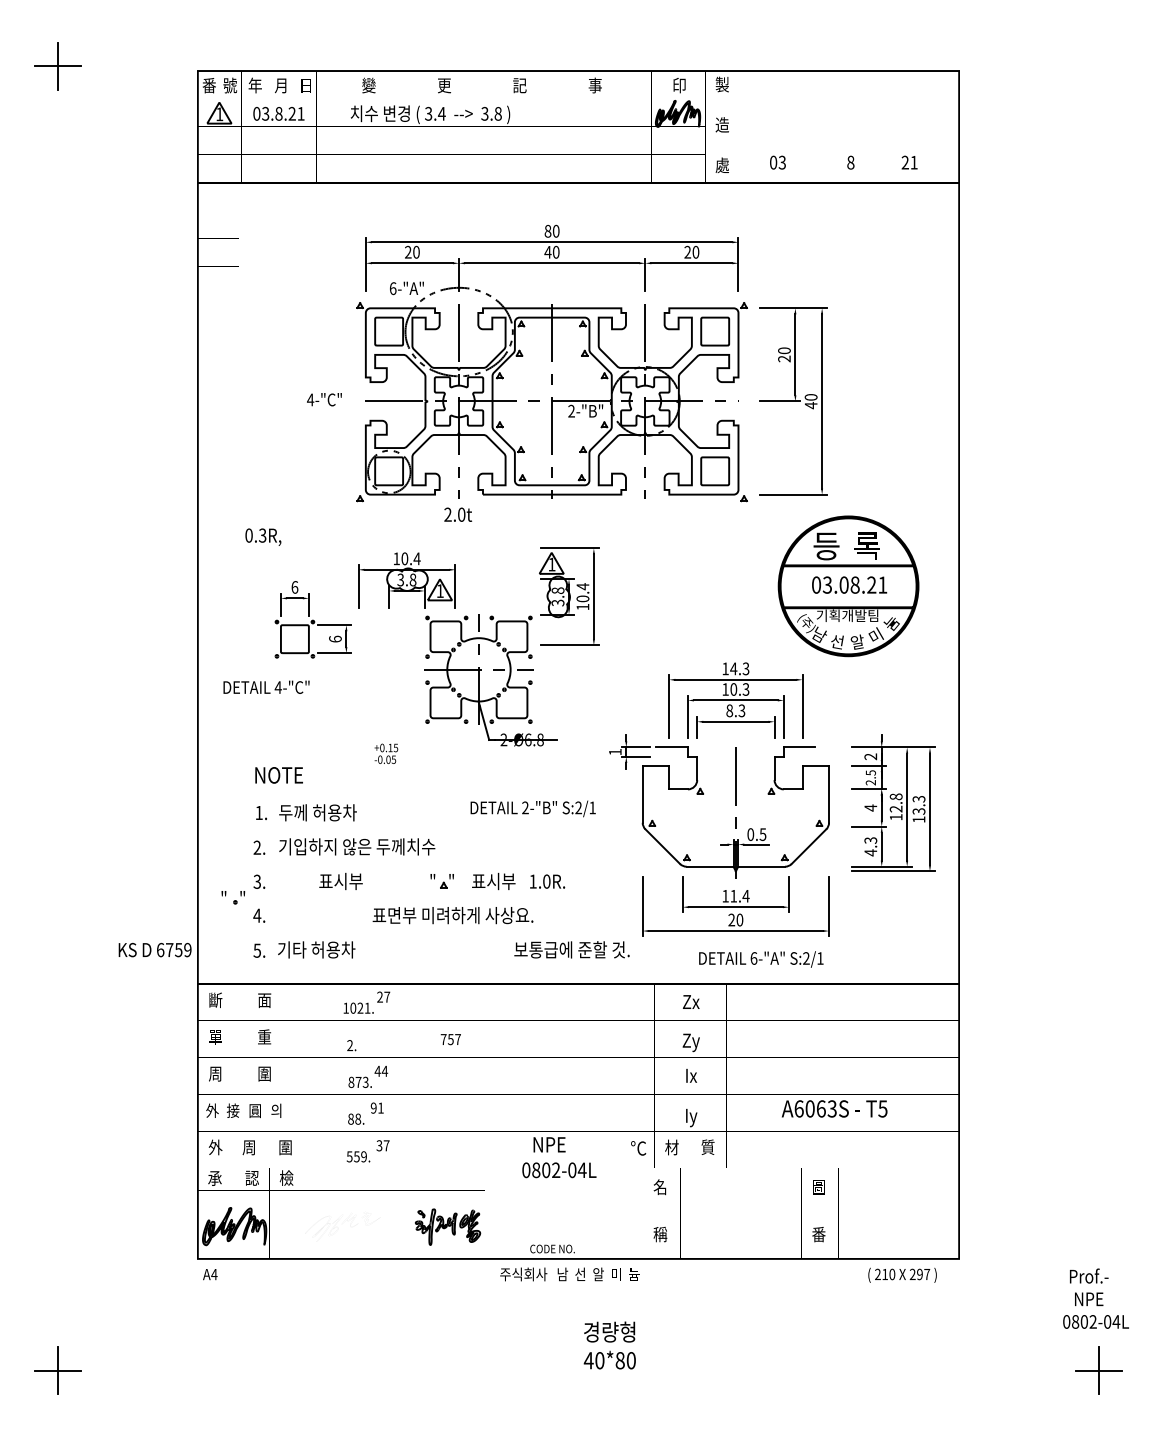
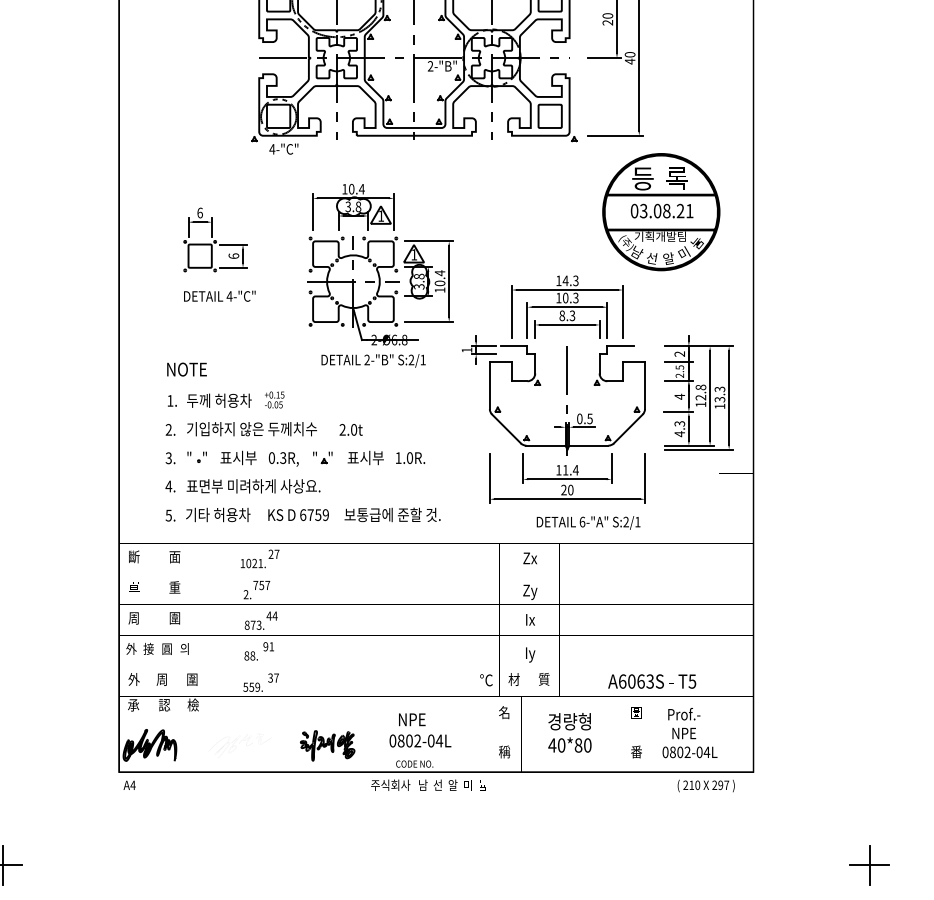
text: (324, 399) -> (283, 148), moved
text: (458, 514) -> (351, 429), moved
text: (263, 536) -> (283, 458), moved
part: (406, 580) -> (353, 207), moved
part: (569, 596) -> (428, 281), moved
text: (266, 686) -> (219, 295), moved
text: (386, 753) -> (274, 399), moved
text: (532, 808) -> (373, 360), moved
text: (233, 897) -> (197, 457), moved
text: (452, 915) -> (253, 486), moved
text: (571, 949) -> (392, 514), moved
text: (154, 950) -> (298, 515), moved
text: (450, 1039) -> (261, 585), moved
text: (834, 1108) -> (652, 681), moved
text: (559, 1157) -> (420, 730), moved
text: (1095, 1298) -> (689, 732), moved
text: (609, 1345) -> (569, 732), moved

